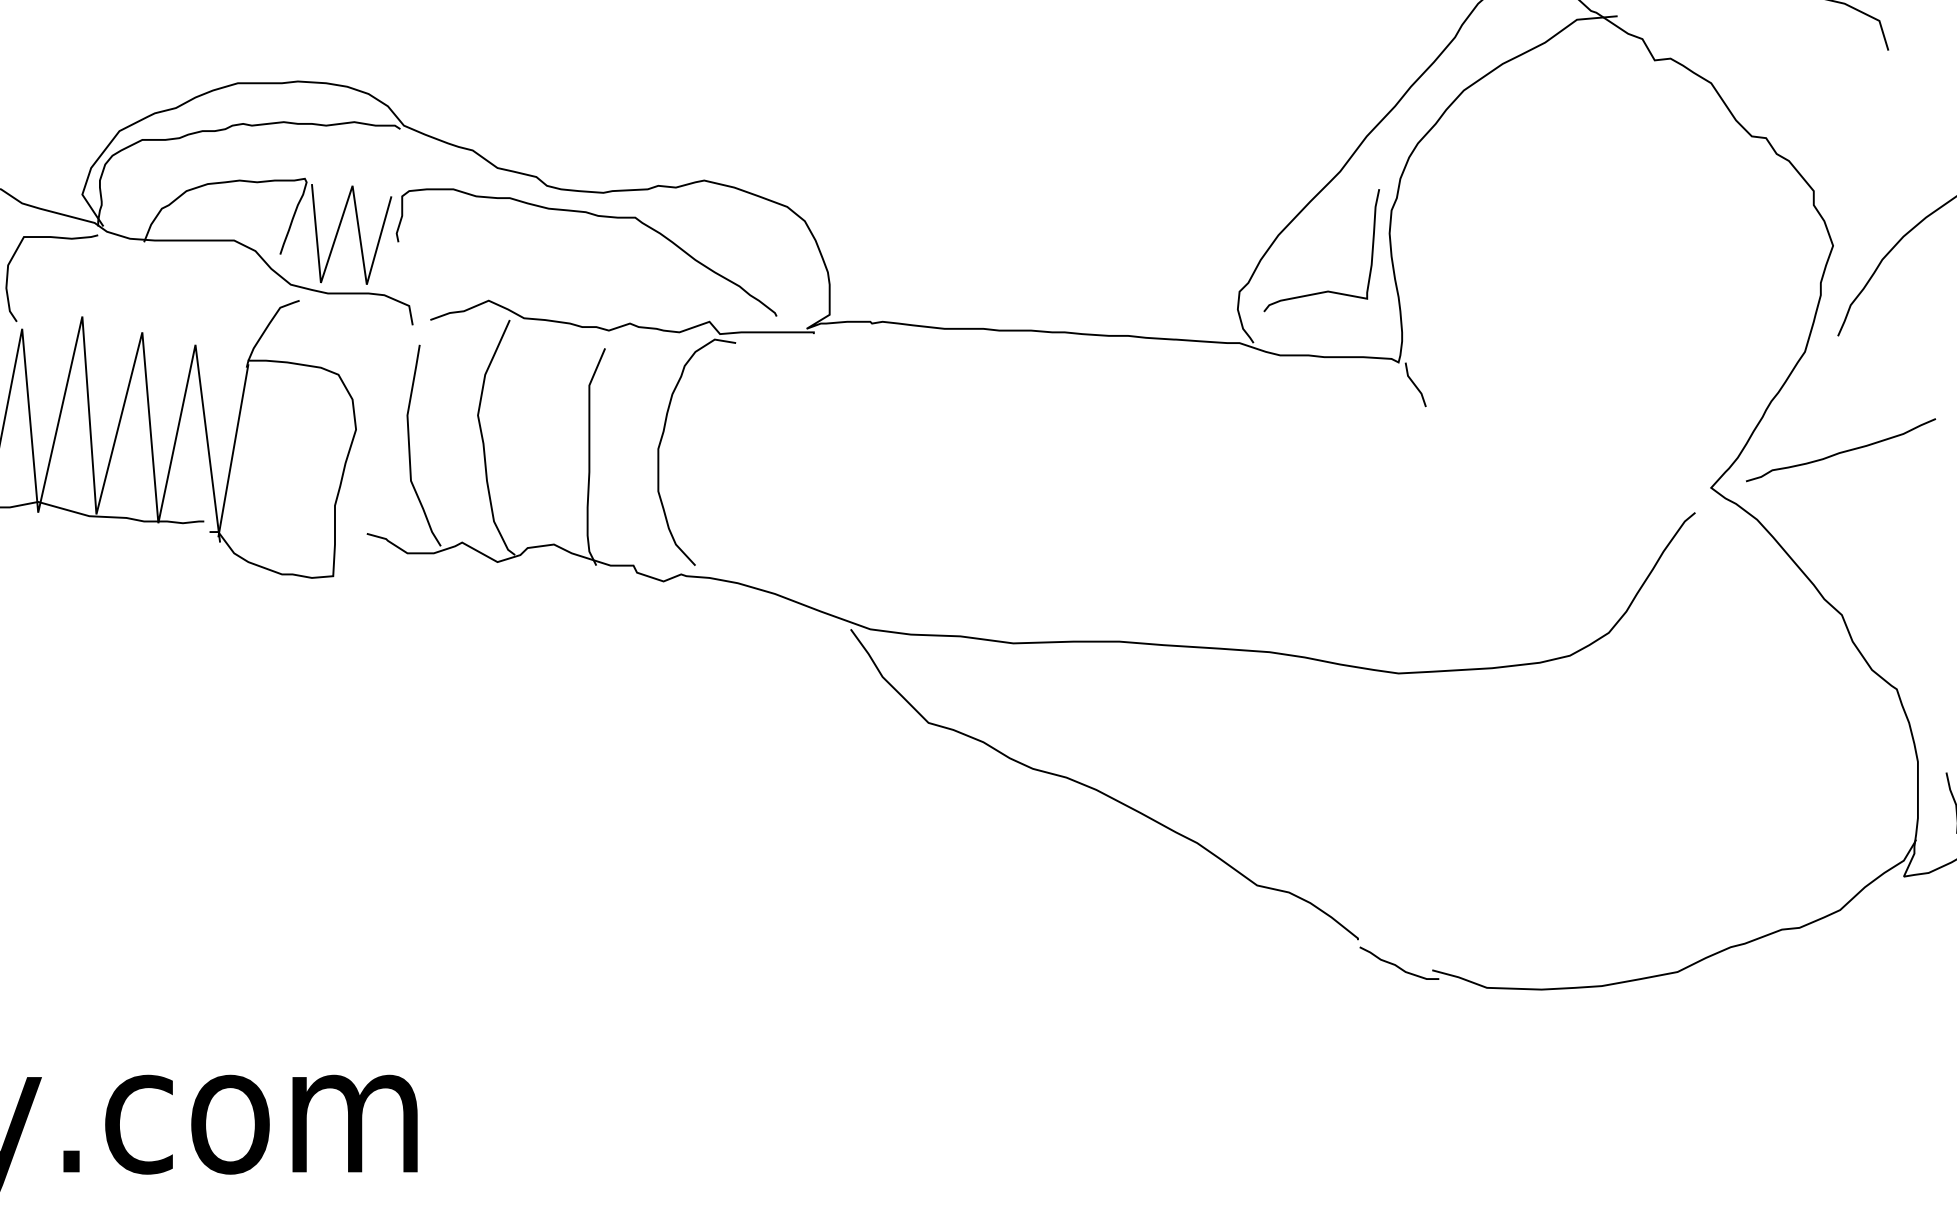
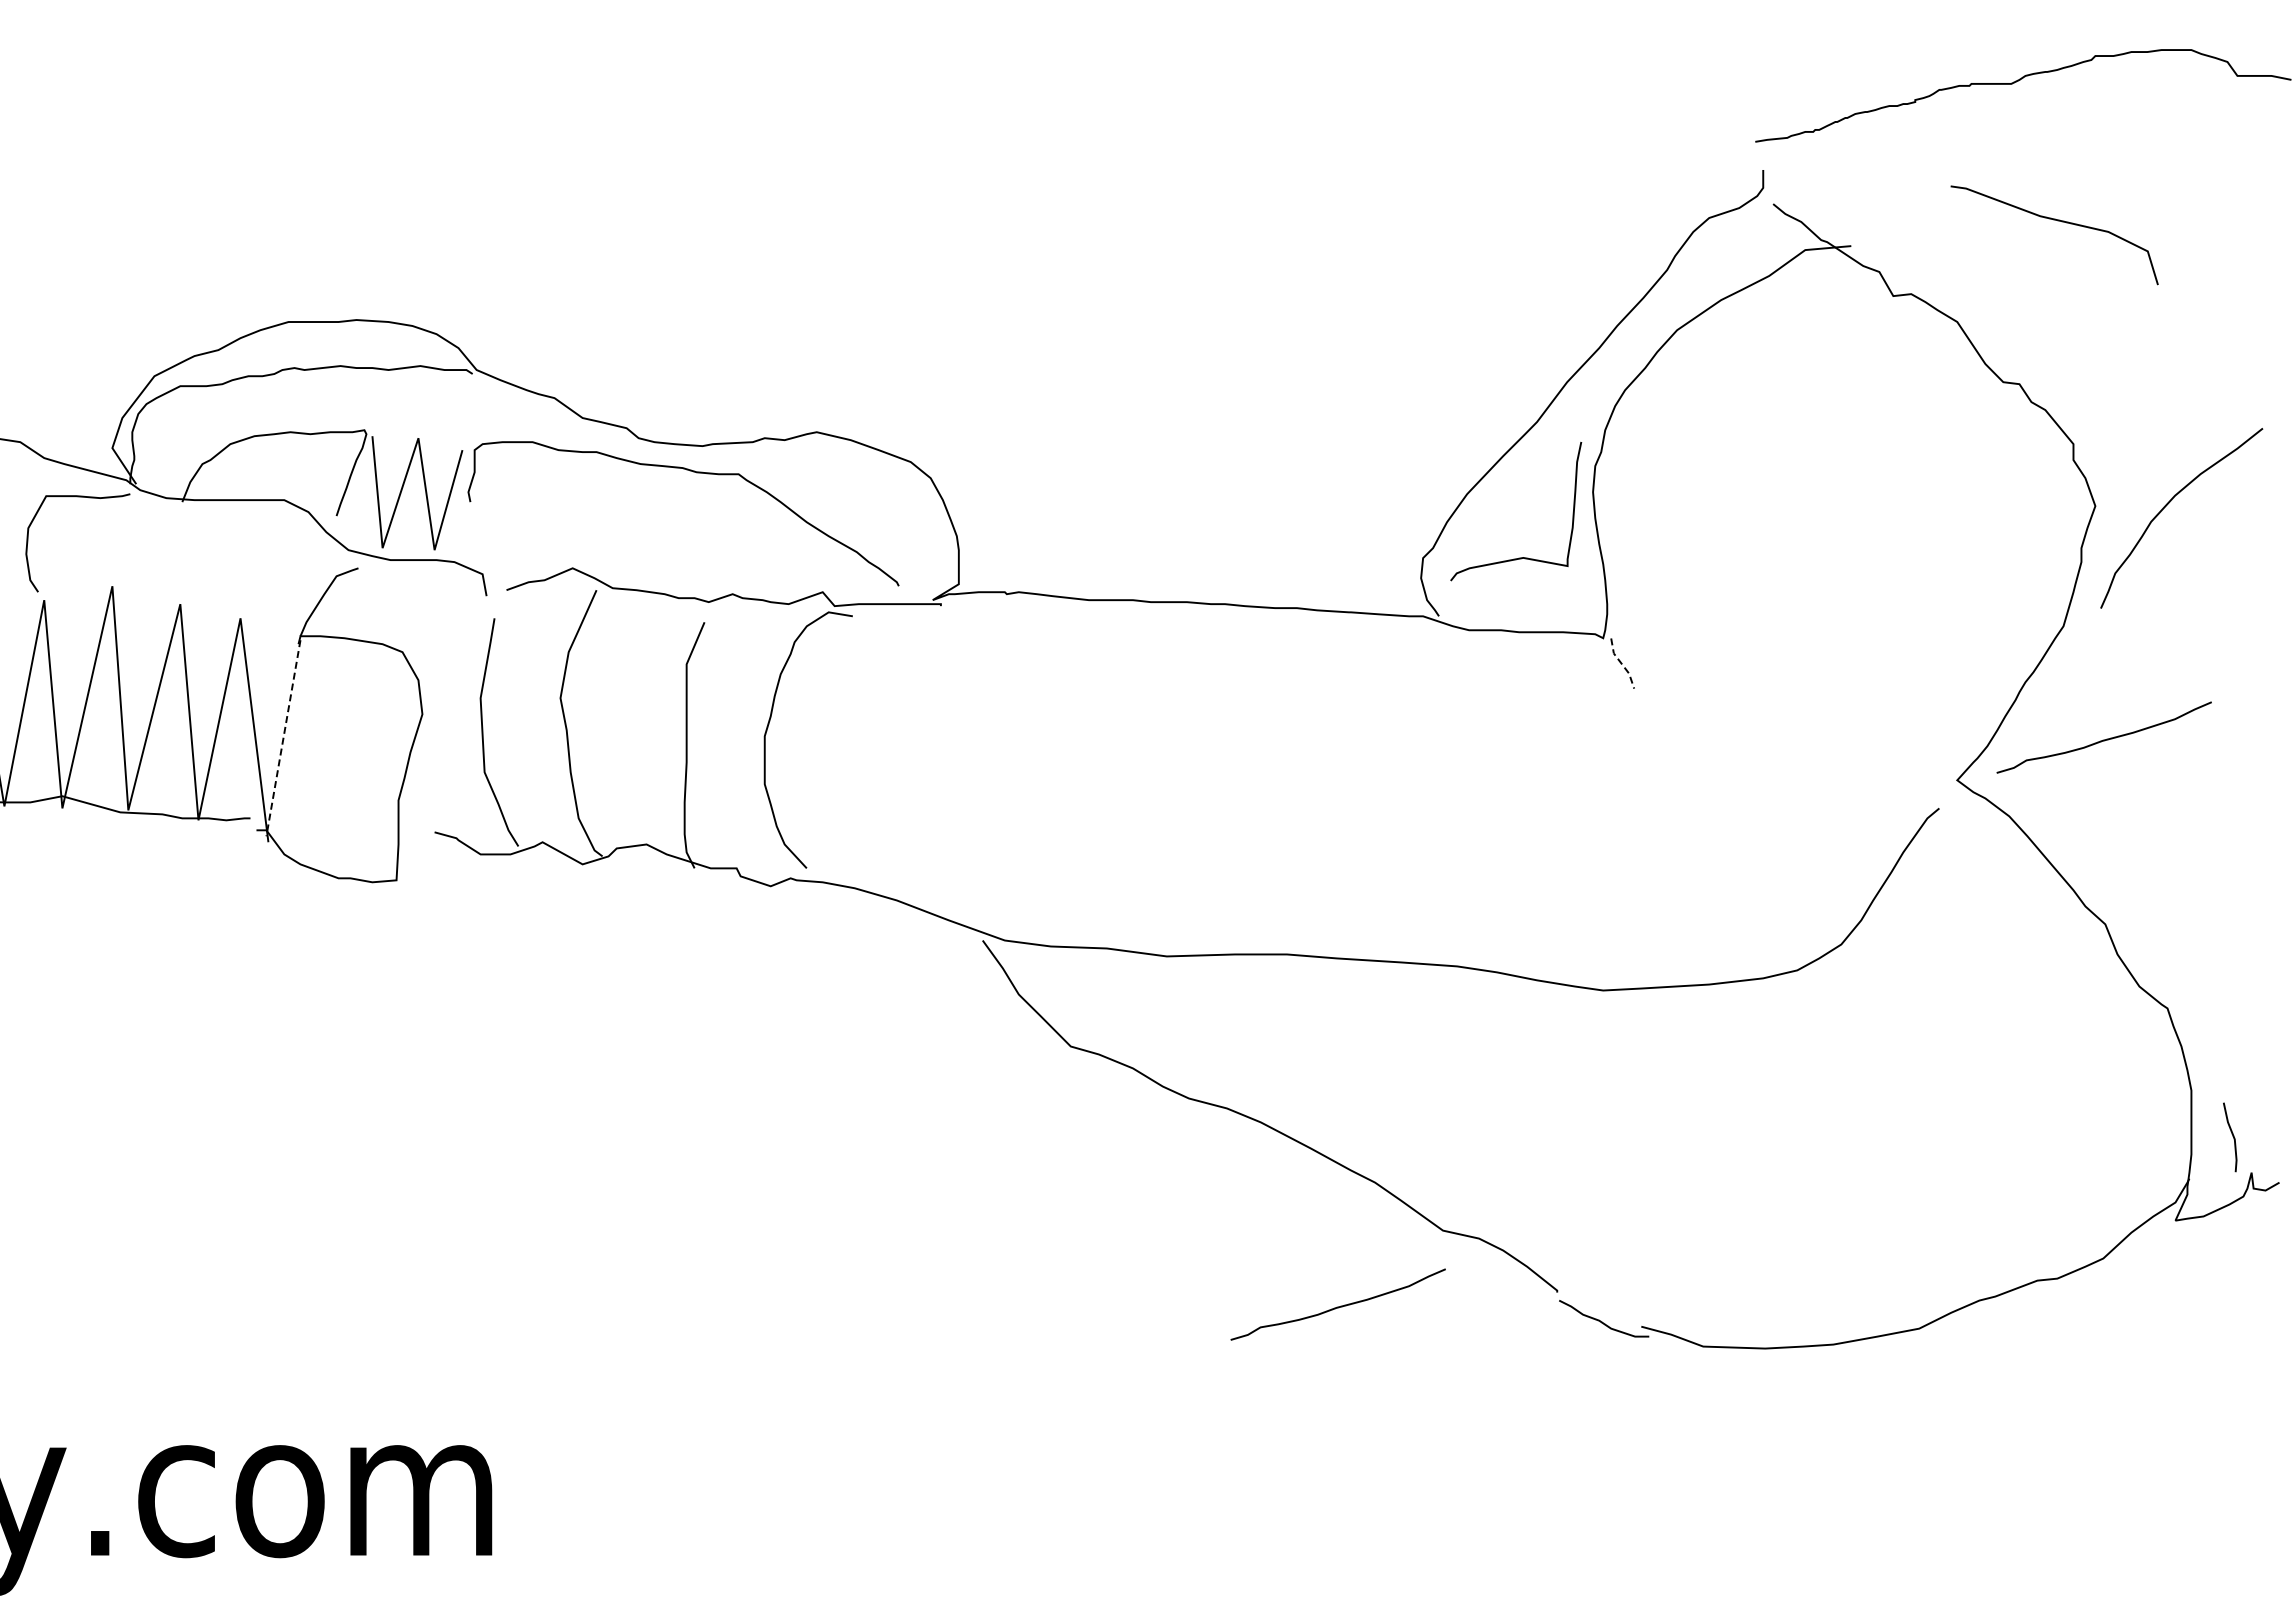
line: (1414, 384) -> (1621, 663), solid -> dashed
line: (233, 450) -> (283, 738), solid -> dashed
curve: (1164, 952) -> (1337, 1306), added

